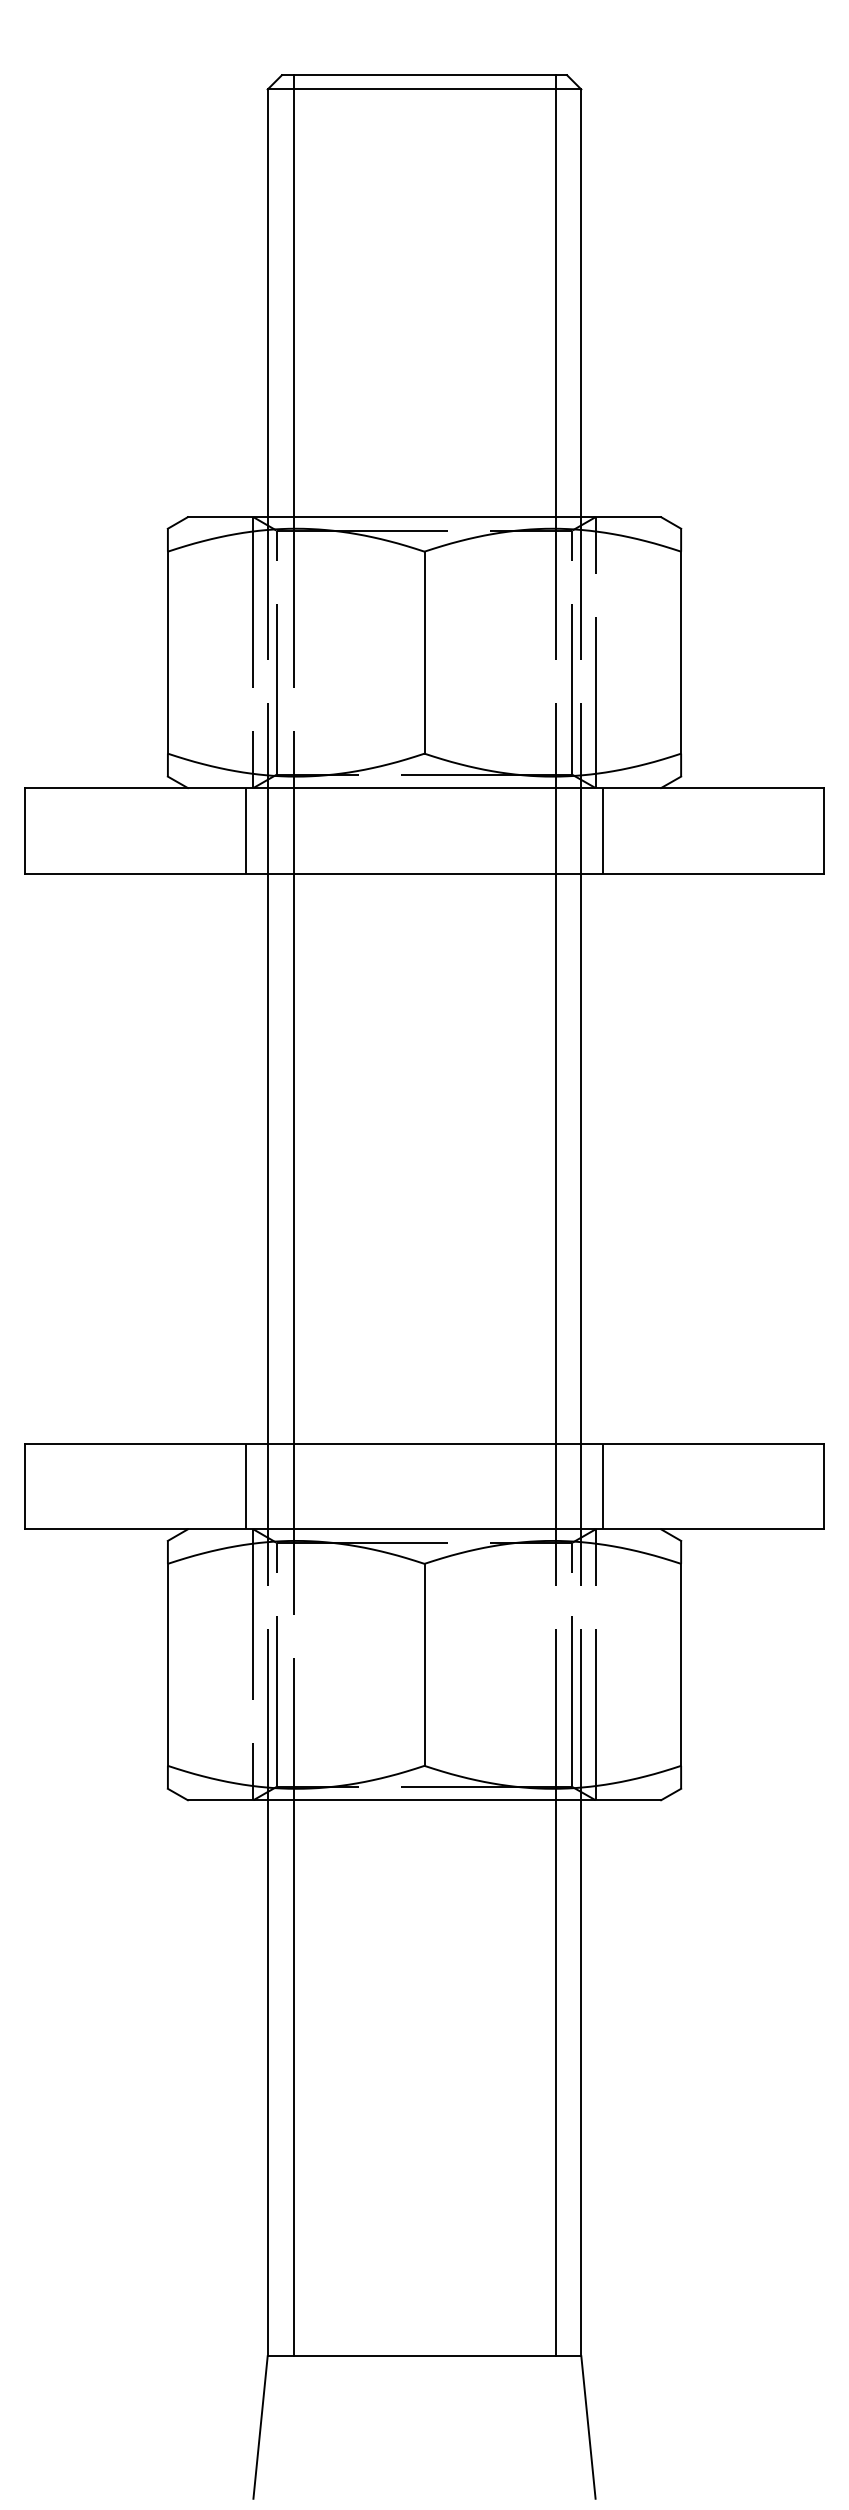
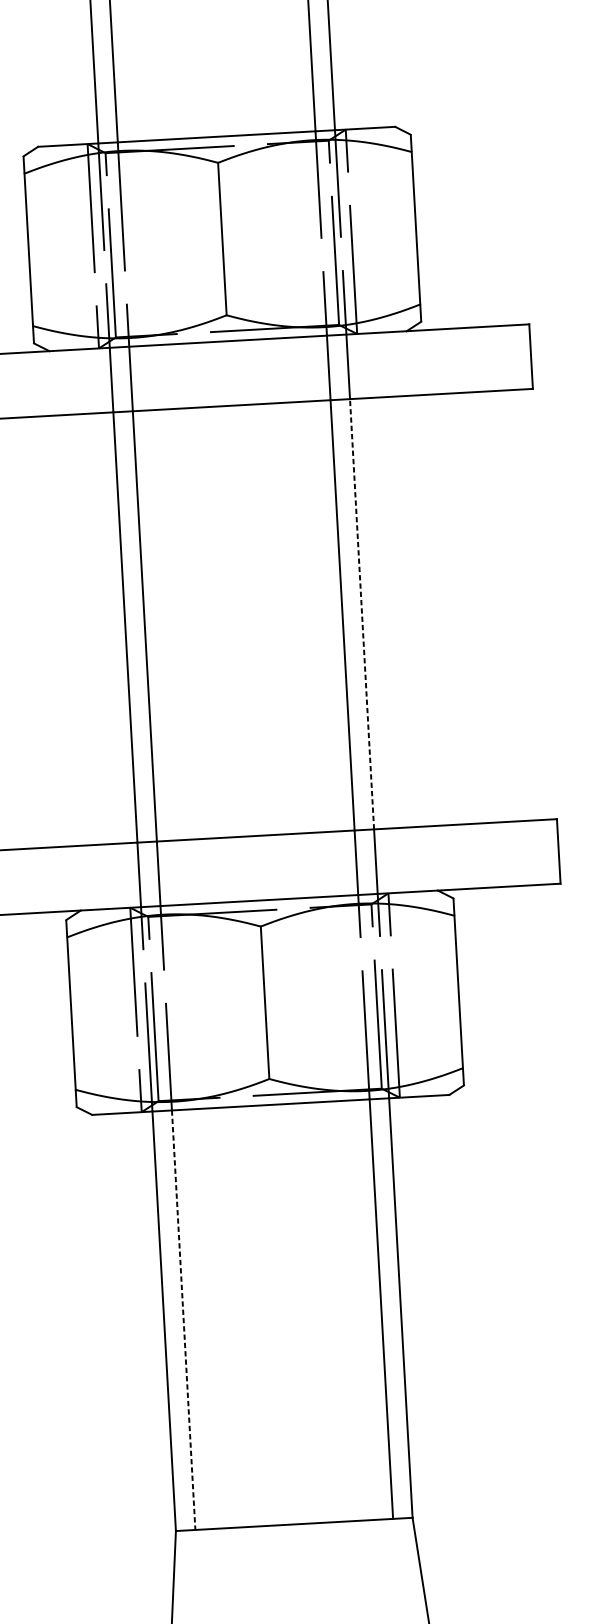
line: (246, 830) -> (95, 380), removed
line: (602, 830) -> (364, 365), removed
line: (581, 1158) -> (362, 614), solid -> dashed
line: (246, 1486) -> (123, 875), removed
line: (602, 1486) -> (391, 860), removed
line: (293, 2078) -> (183, 1320), solid -> dashed

